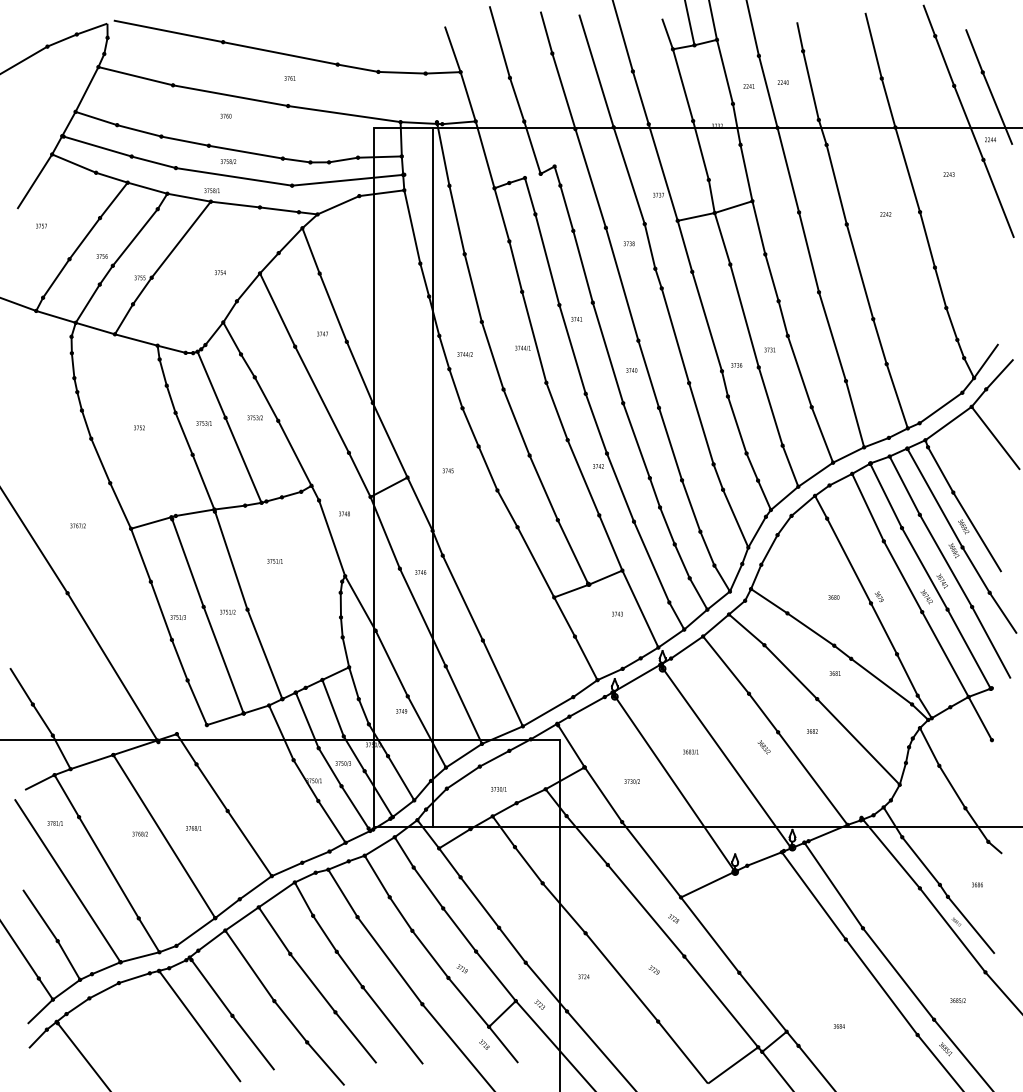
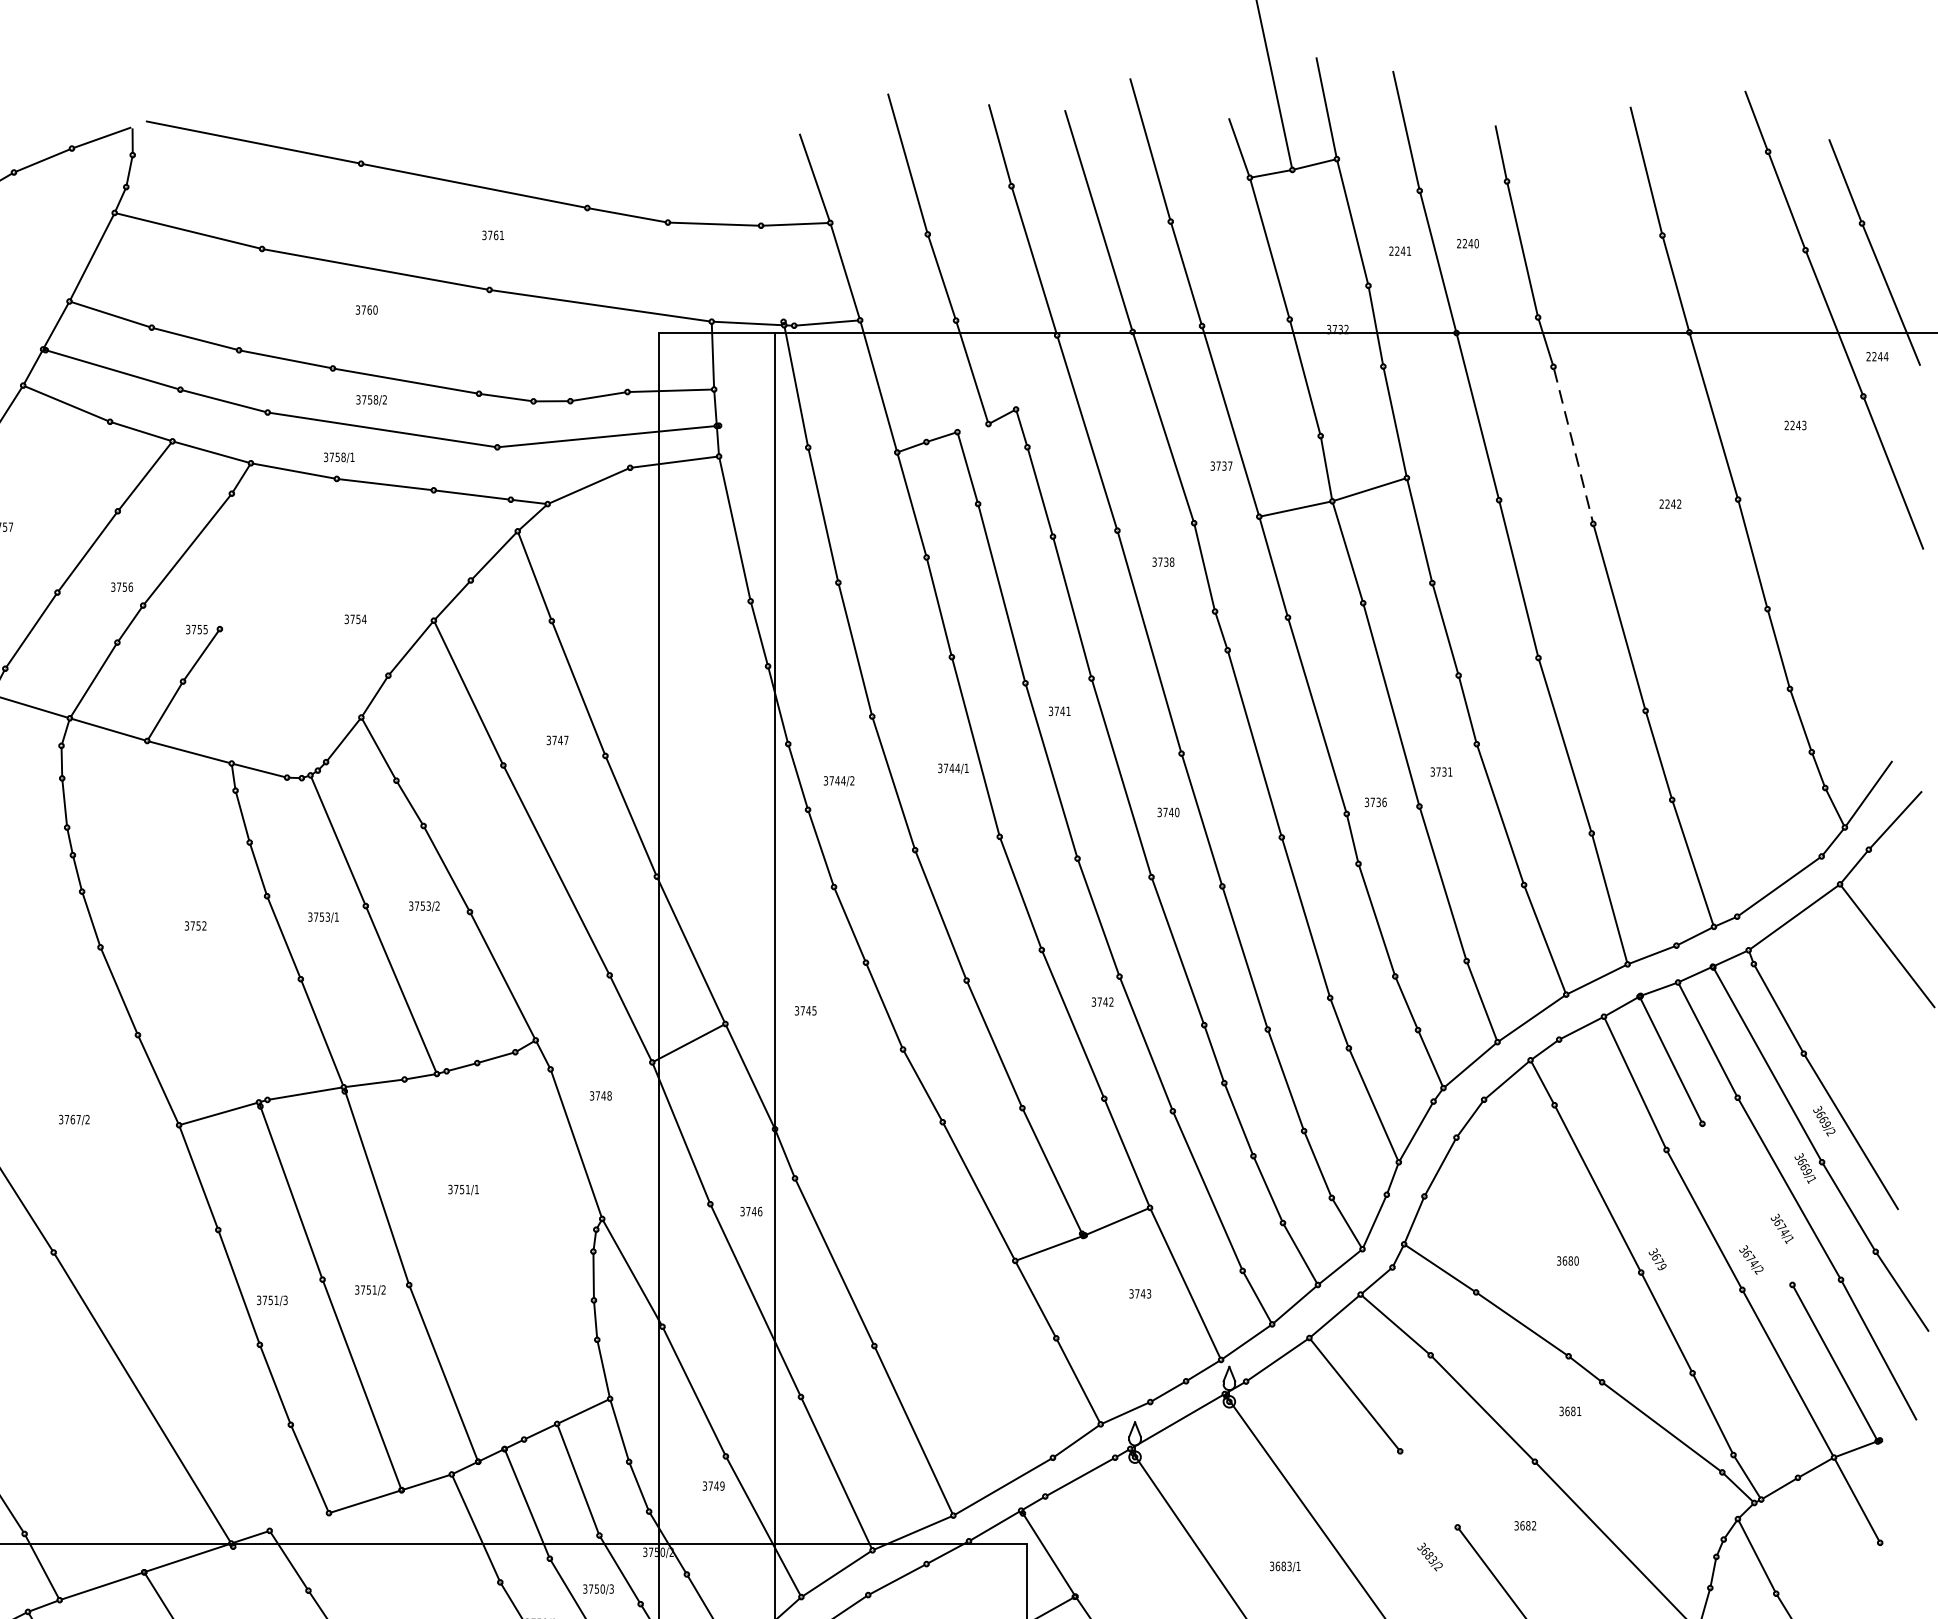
line: (836, 184) -> (1573, 444), solid -> dashed
line: (181, 239) -> (278, 553), removed
line: (924, 568) -> (1746, 1203), removed
line: (763, 712) -> (1428, 1488), removed

